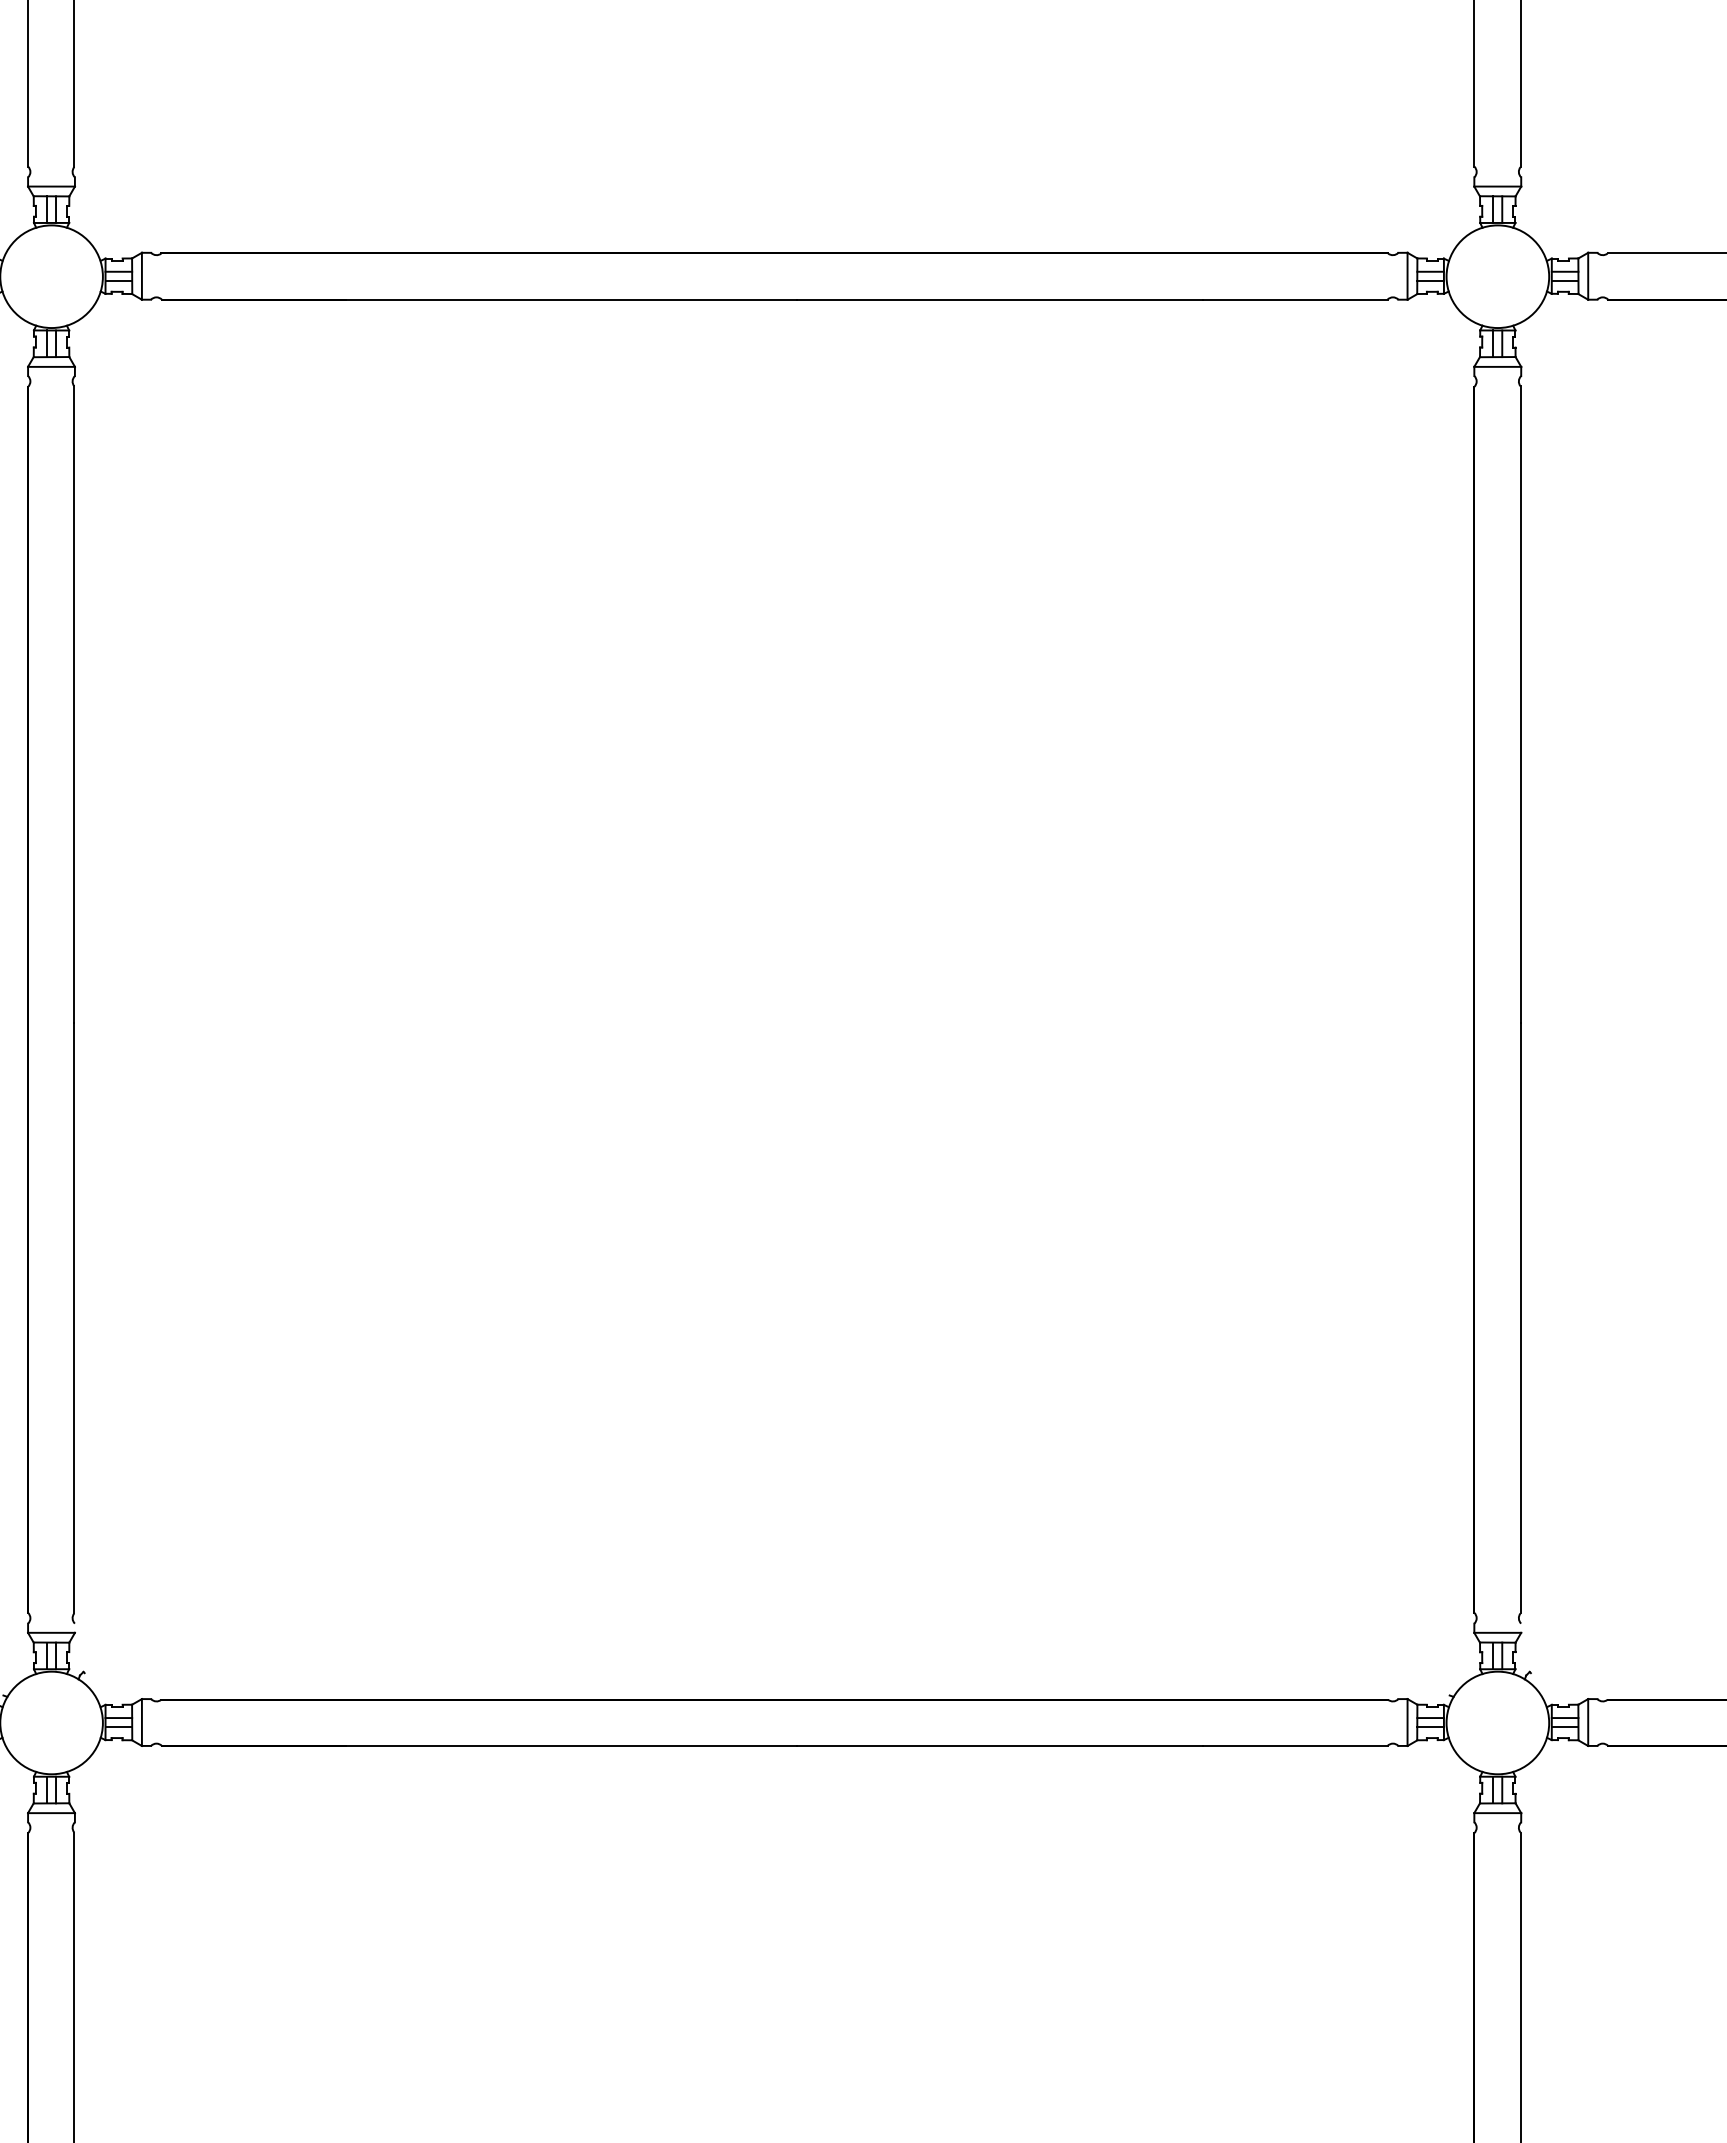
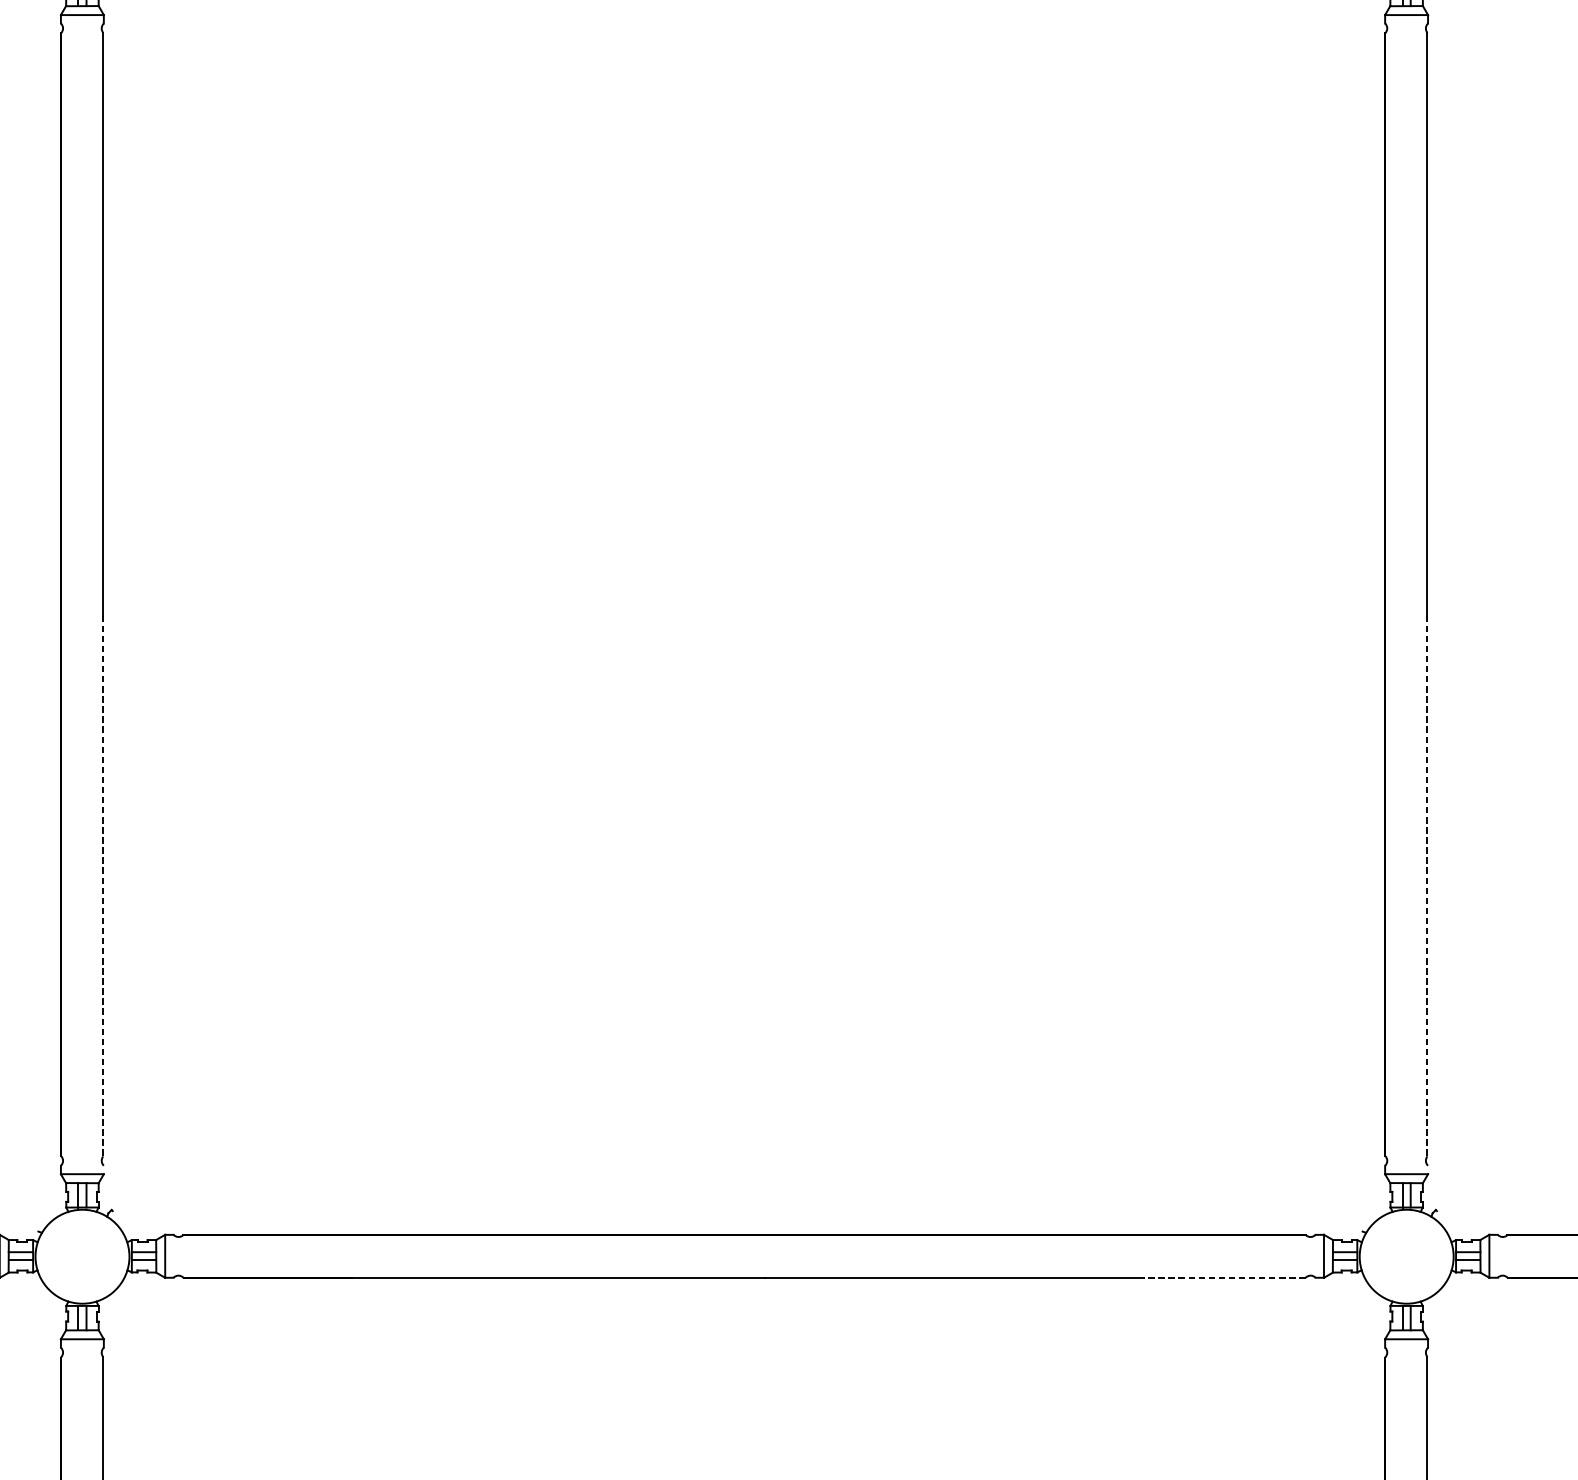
line: (74, 1318) -> (103, 886), solid -> dashed
line: (1520, 1318) -> (1427, 886), solid -> dashed
line: (1295, 1745) -> (1221, 1277), solid -> dashed

